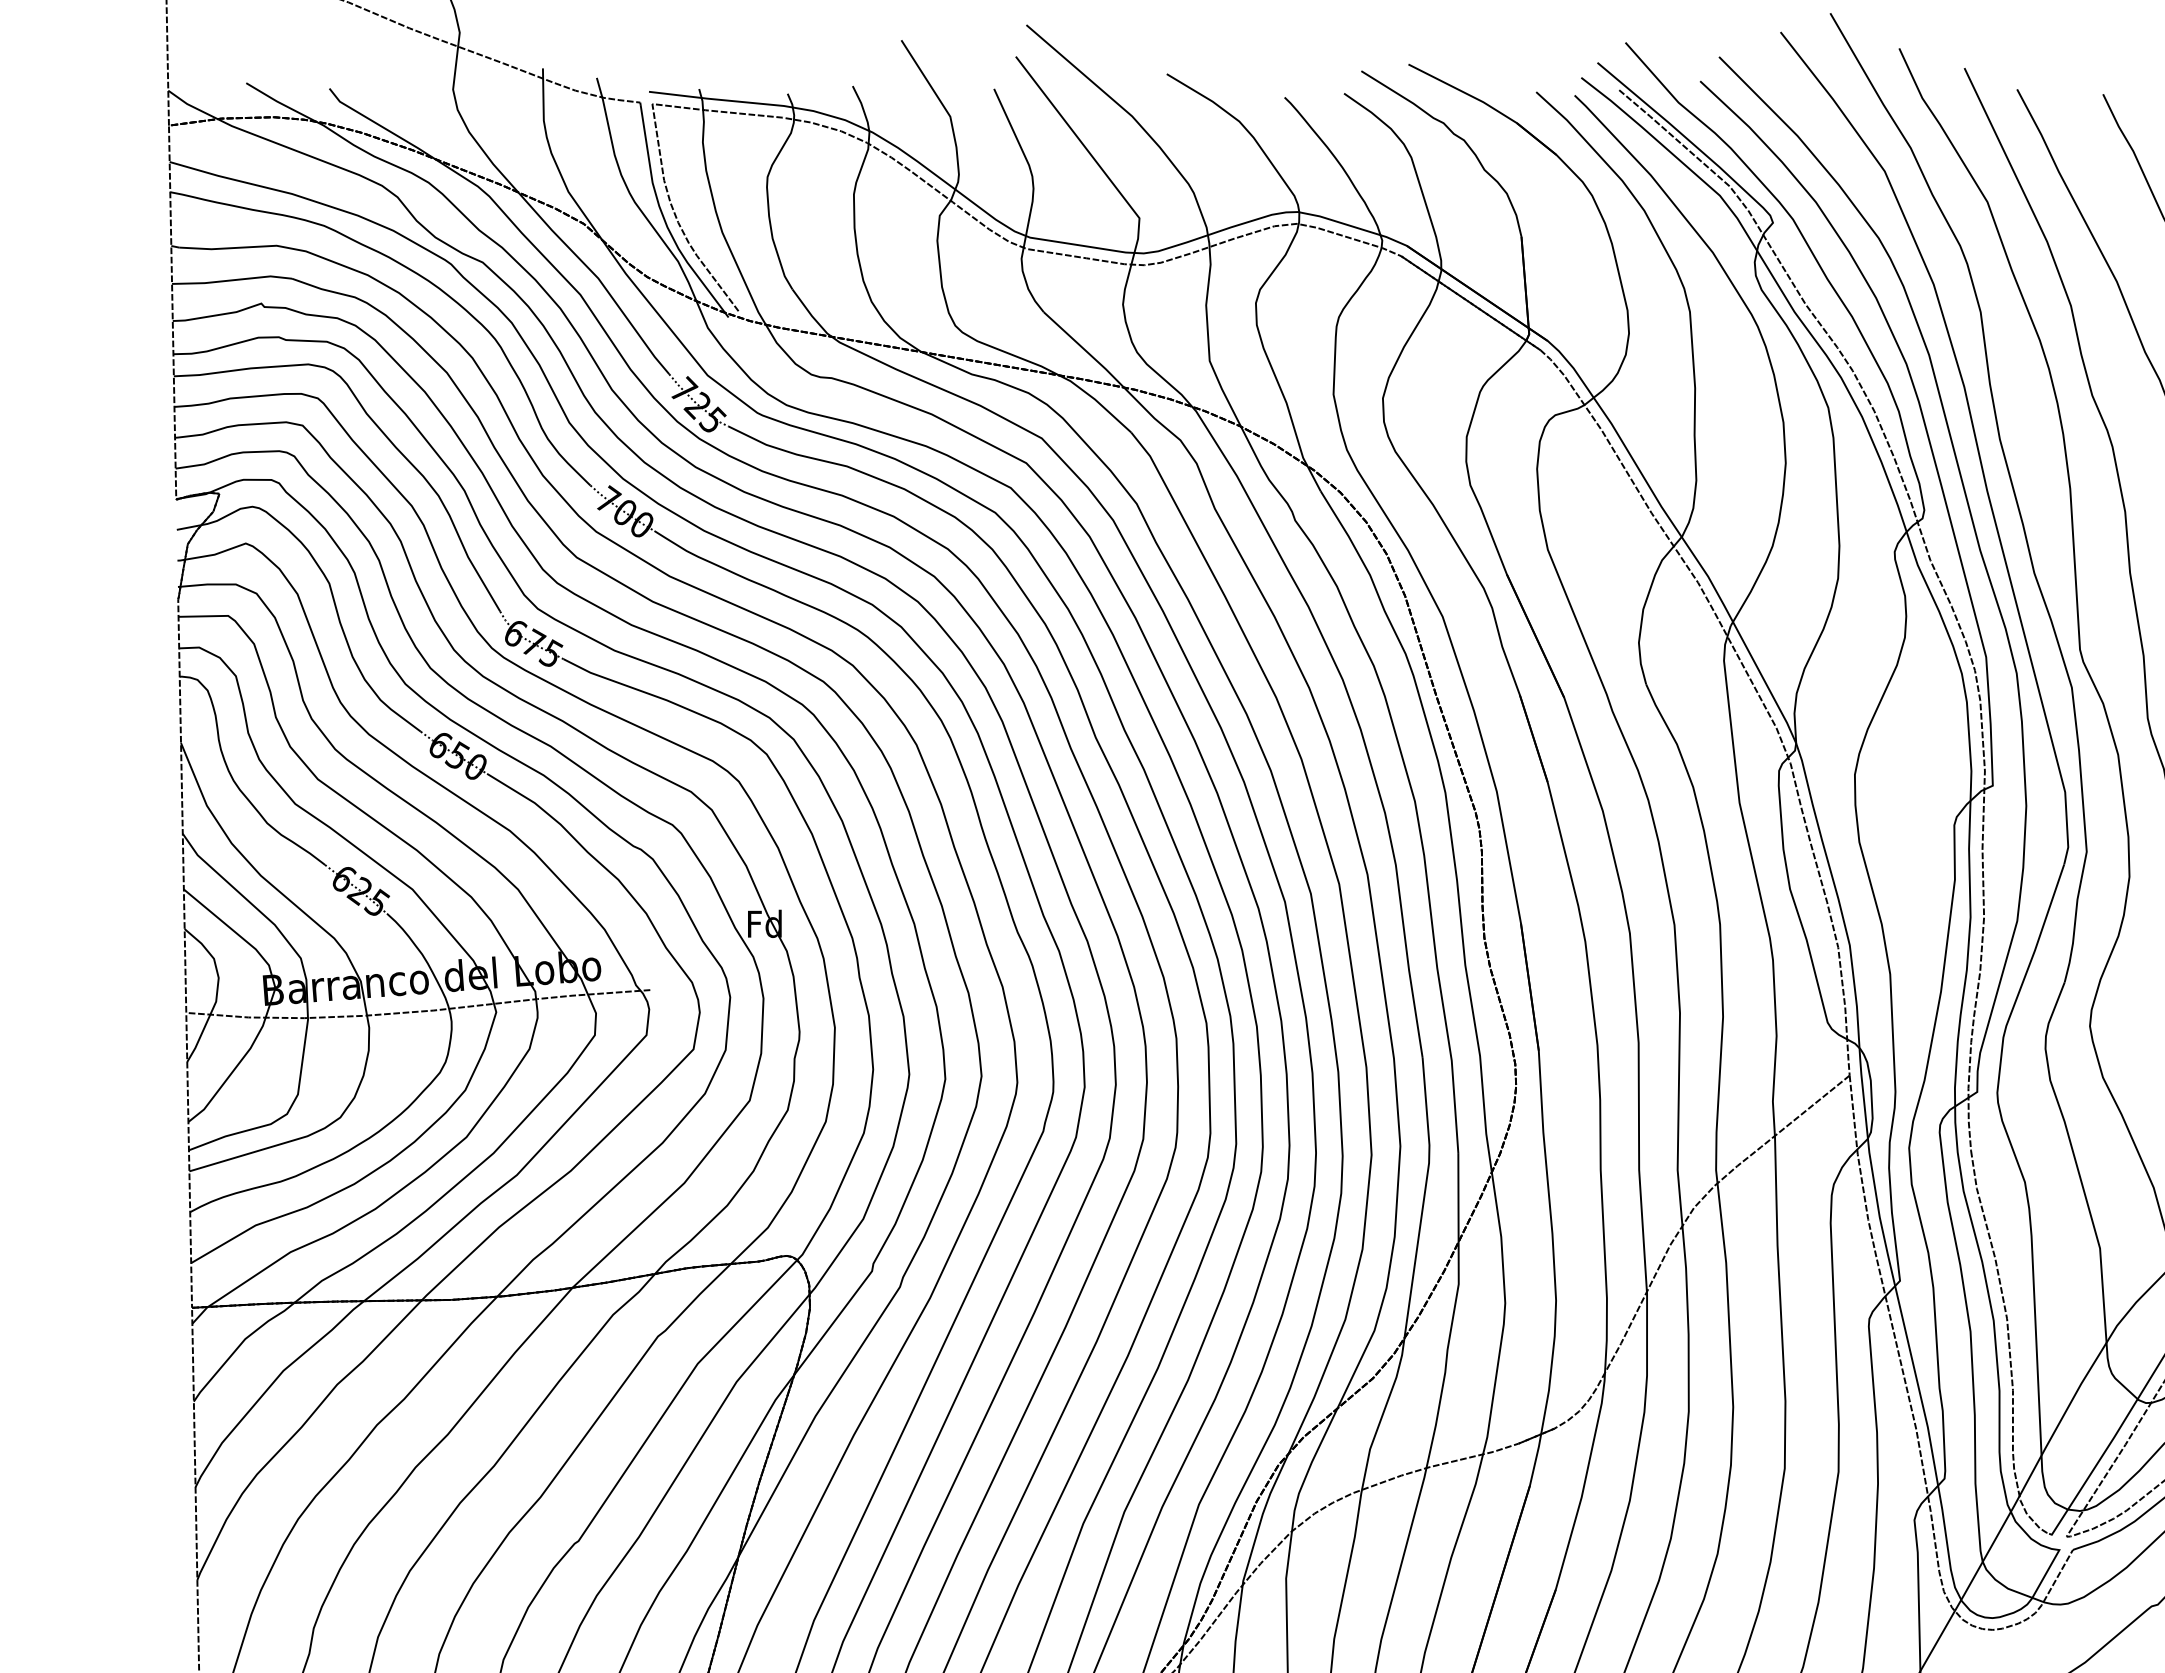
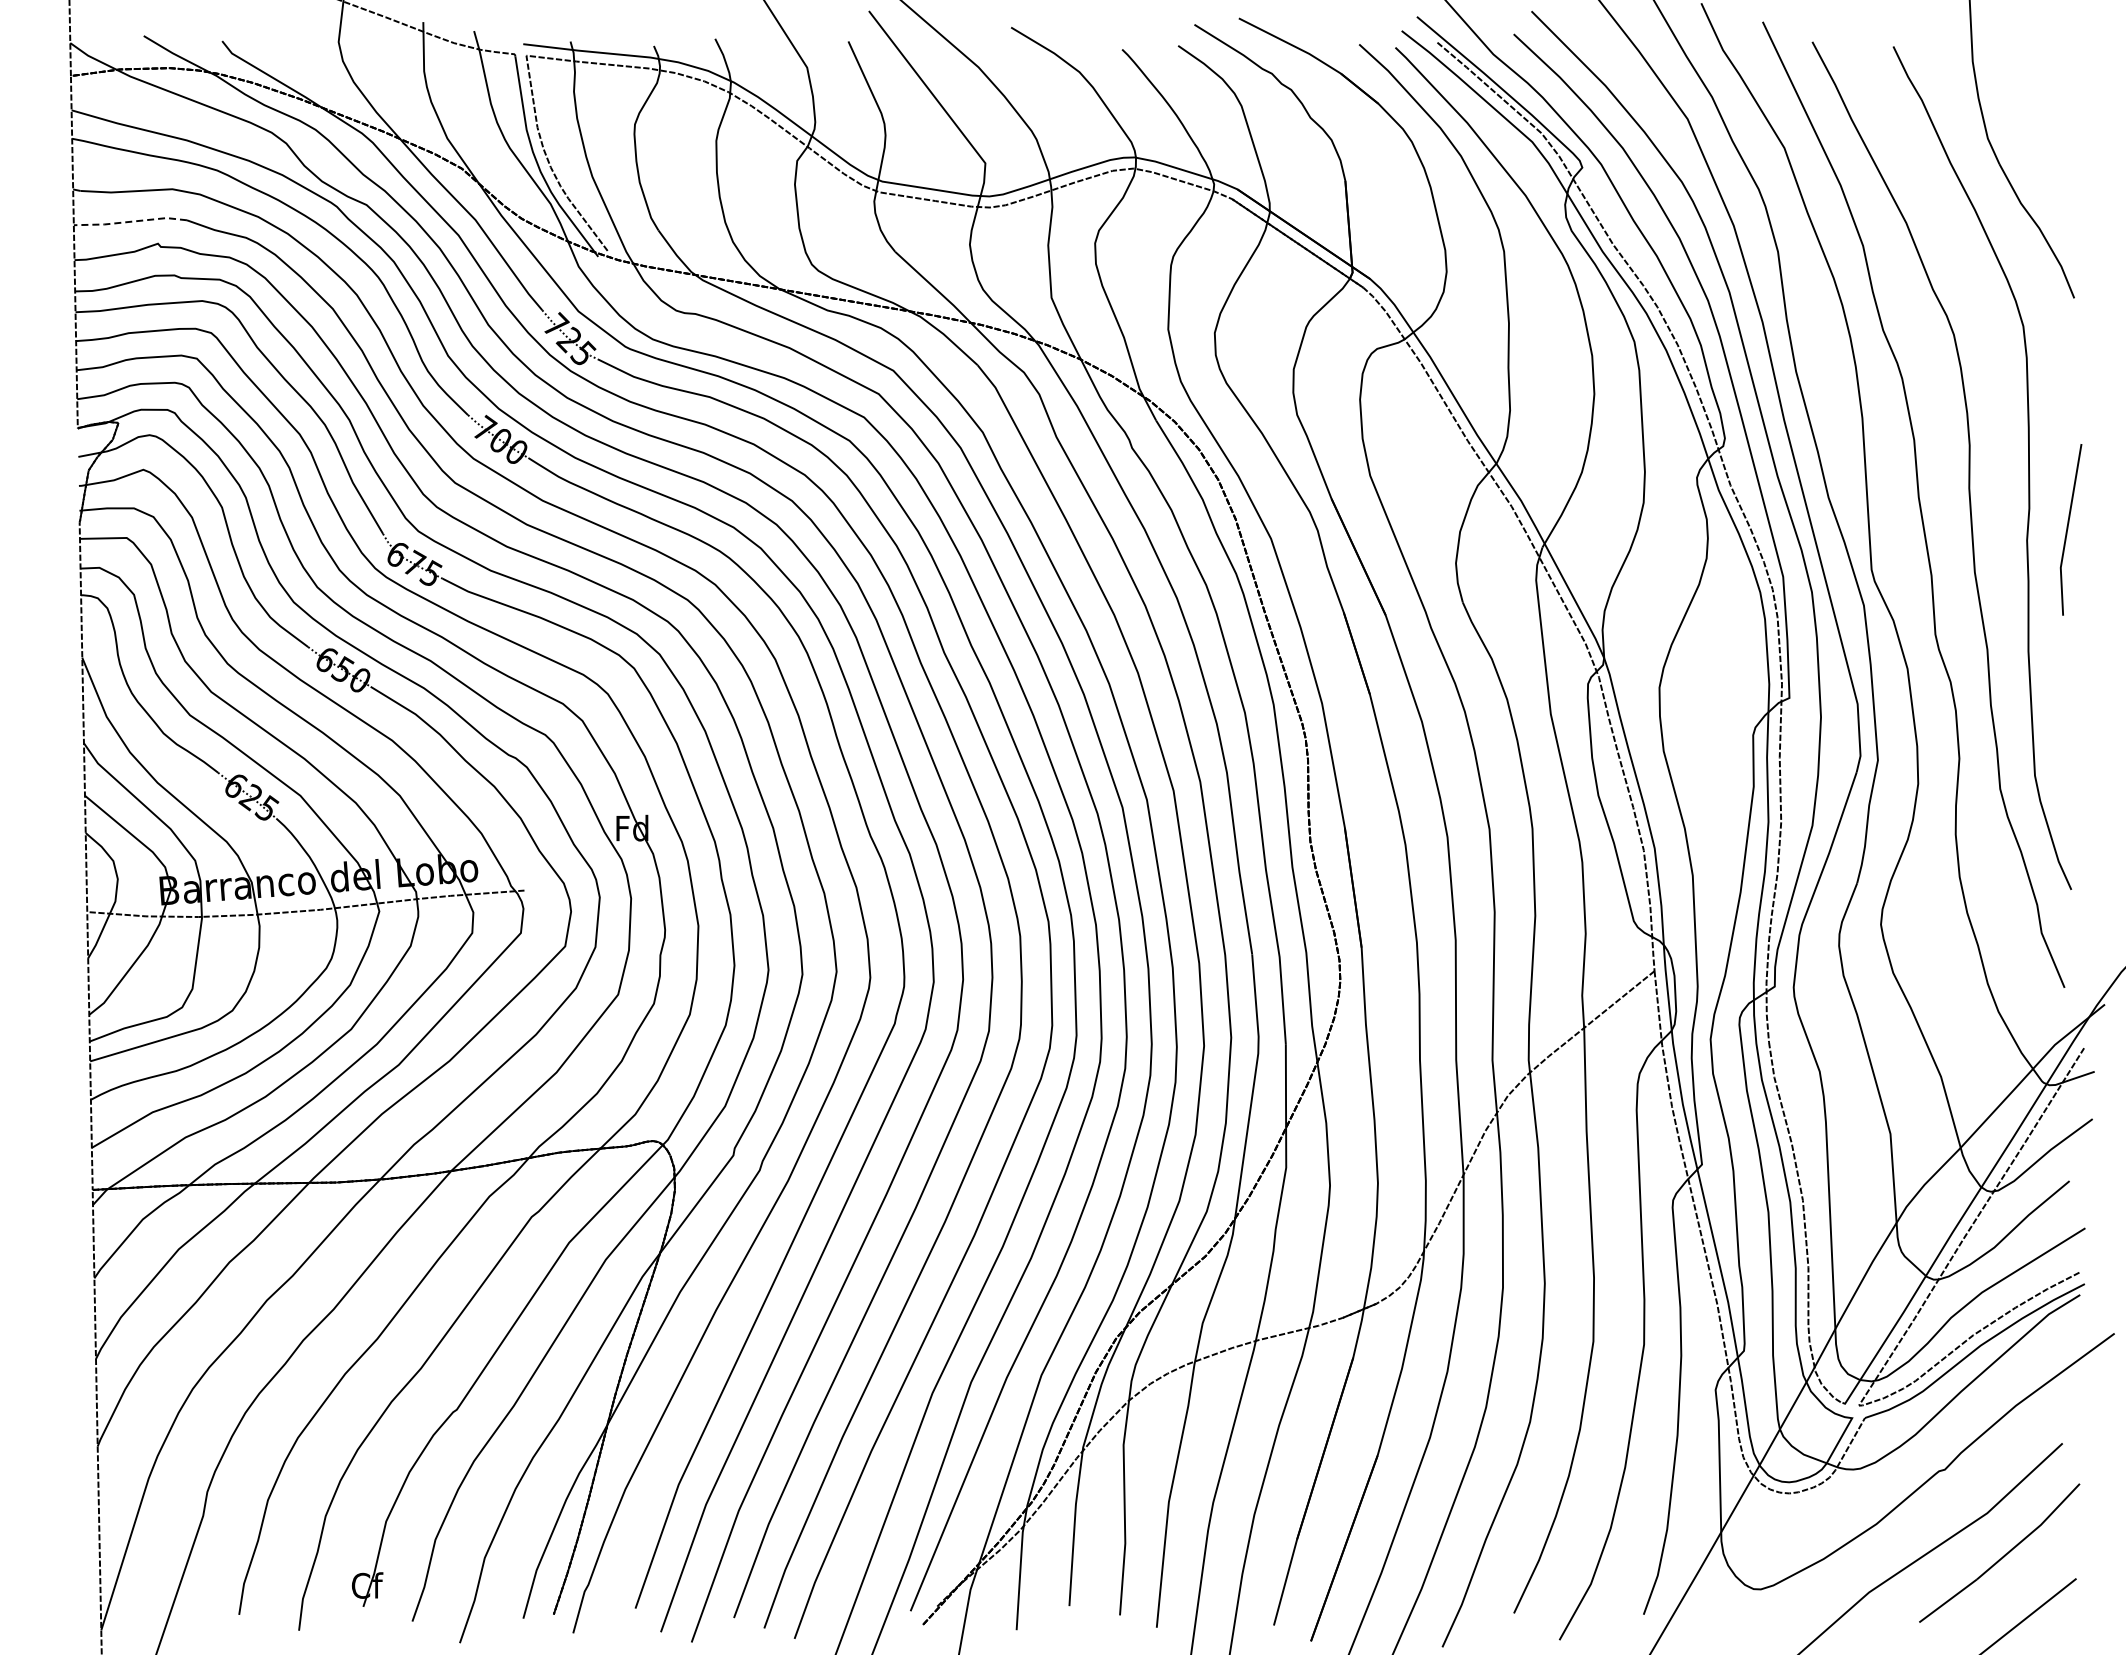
line: (232, 280) -> (130, 221), solid -> dashed

